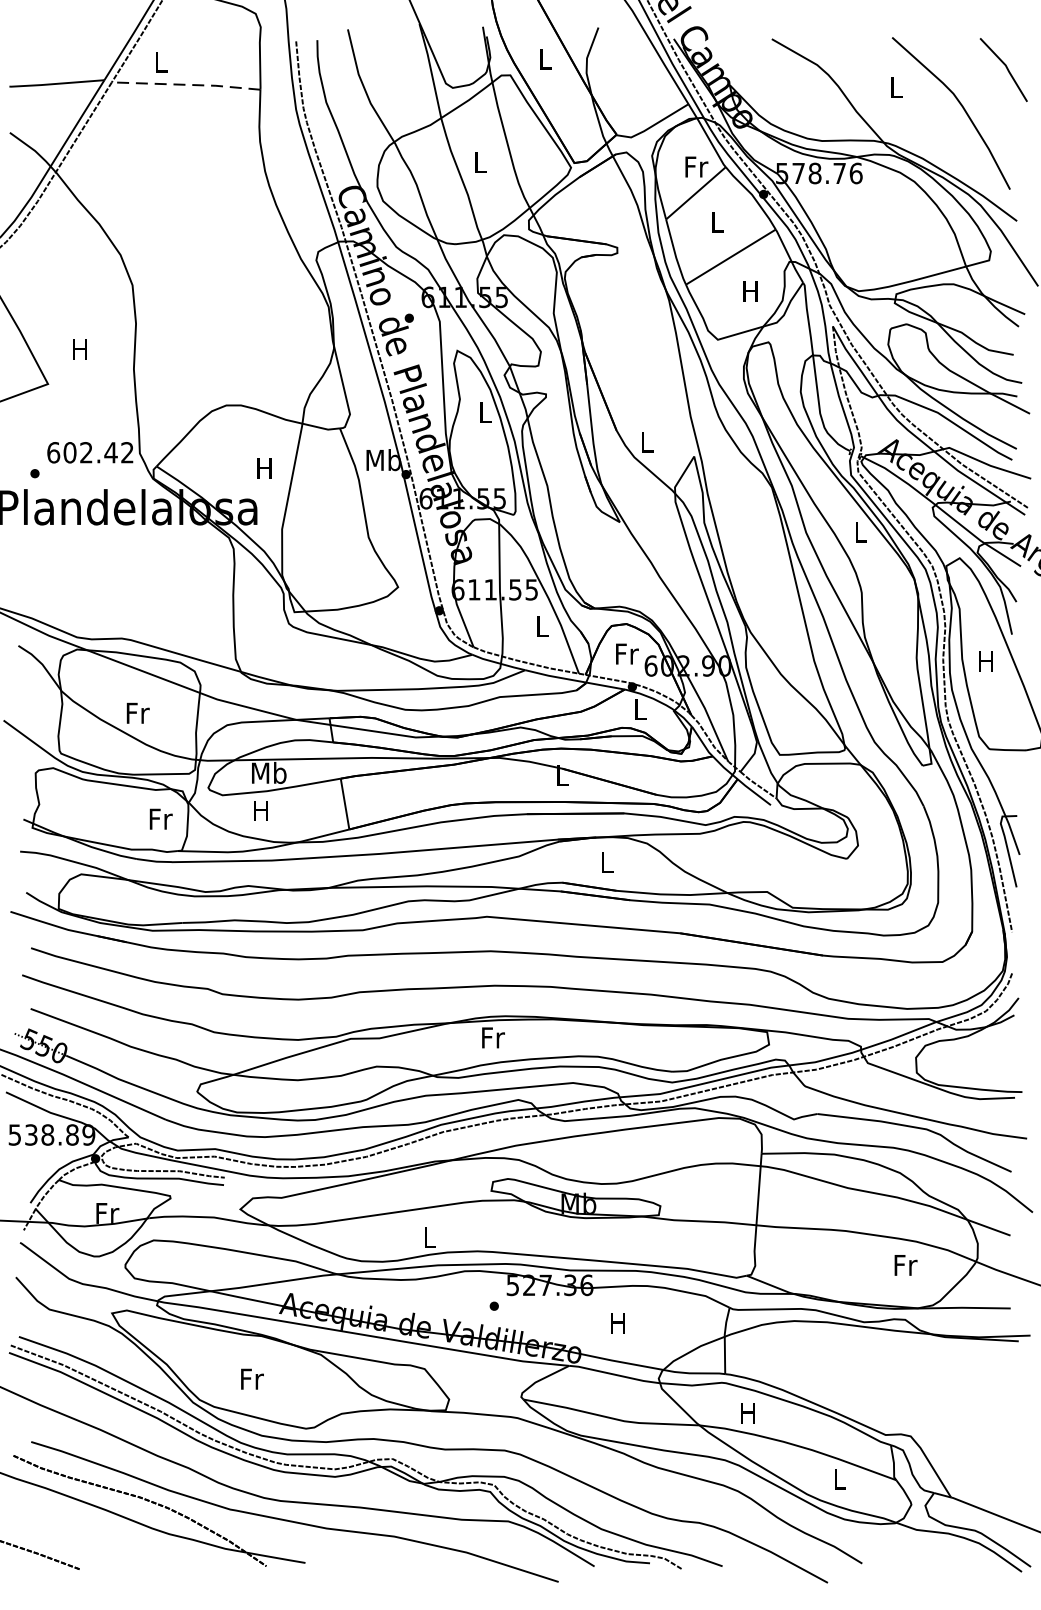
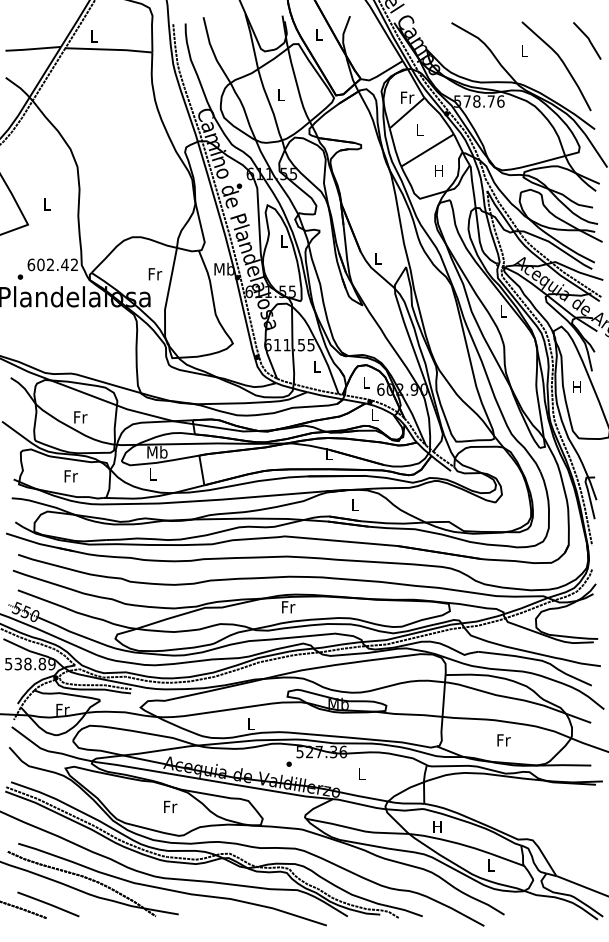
line: (187, 84) -> (109, 49), dashed -> solid
text: (79, 349) -> (46, 204), H -> L
text: (265, 469) -> (155, 274), H -> Fr
text: (626, 653) -> (366, 382), Fr -> L
text: (260, 810) -> (152, 474), H -> L
text: (159, 819) -> (70, 476), moved
text: (905, 1265) -> (503, 740), moved
text: (617, 1322) -> (361, 773), H -> L
text: (252, 1378) -> (170, 806), moved
line: (82, 1545) -> (48, 904), added

